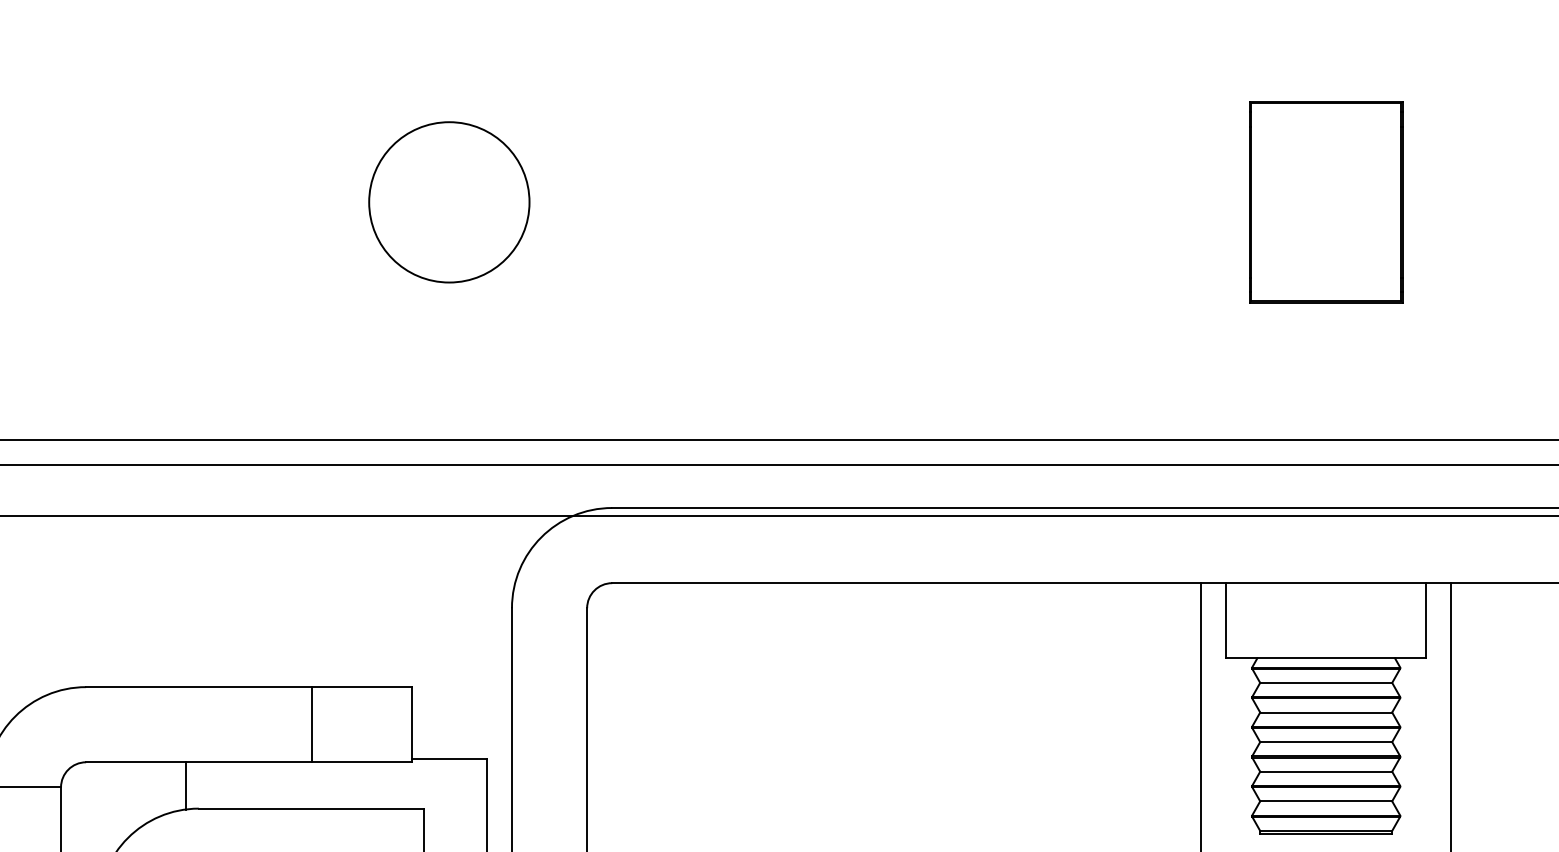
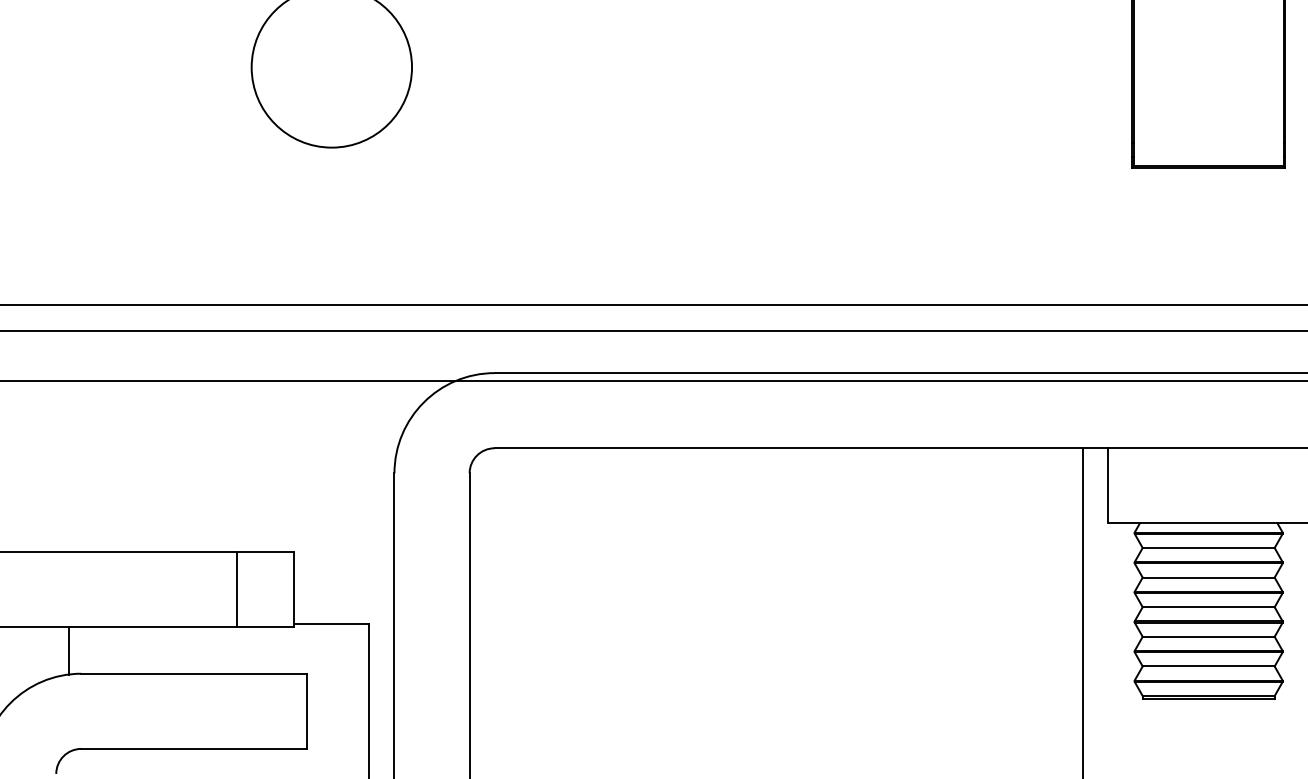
line: (311, 724) -> (236, 589), moved

